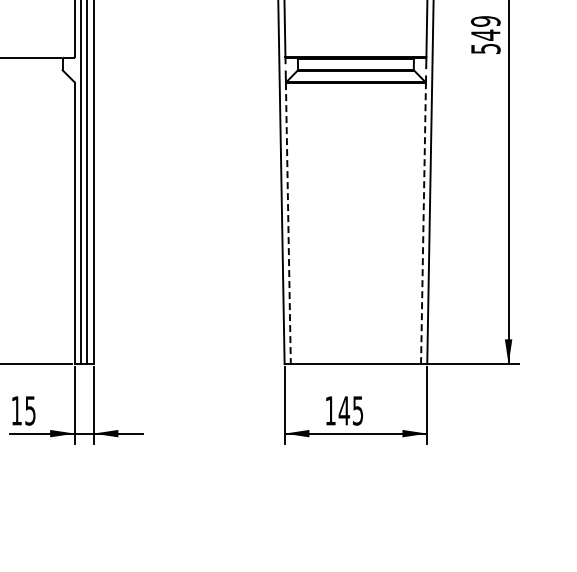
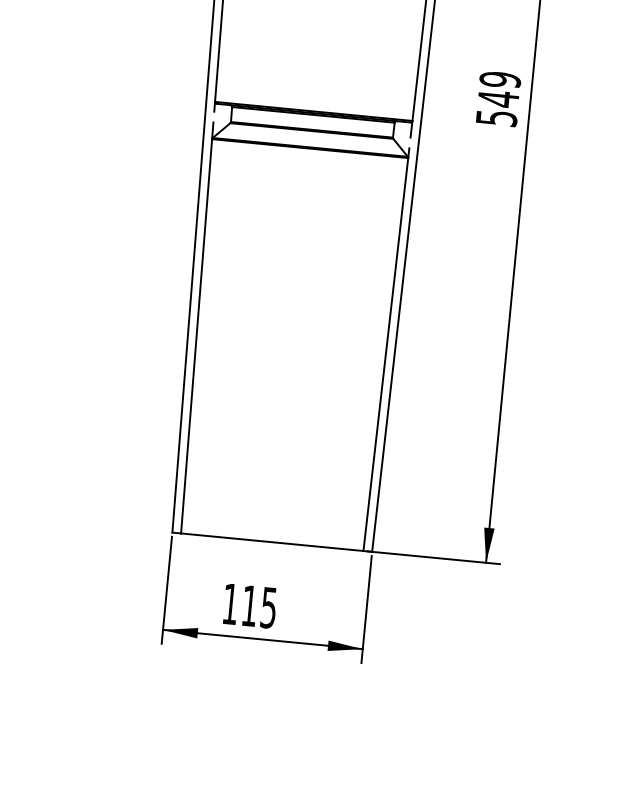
line: (288, 223) -> (196, 336), dashed -> solid
line: (423, 223) -> (385, 354), dashed -> solid
text: (343, 410) -> (248, 605), 145 -> 115

